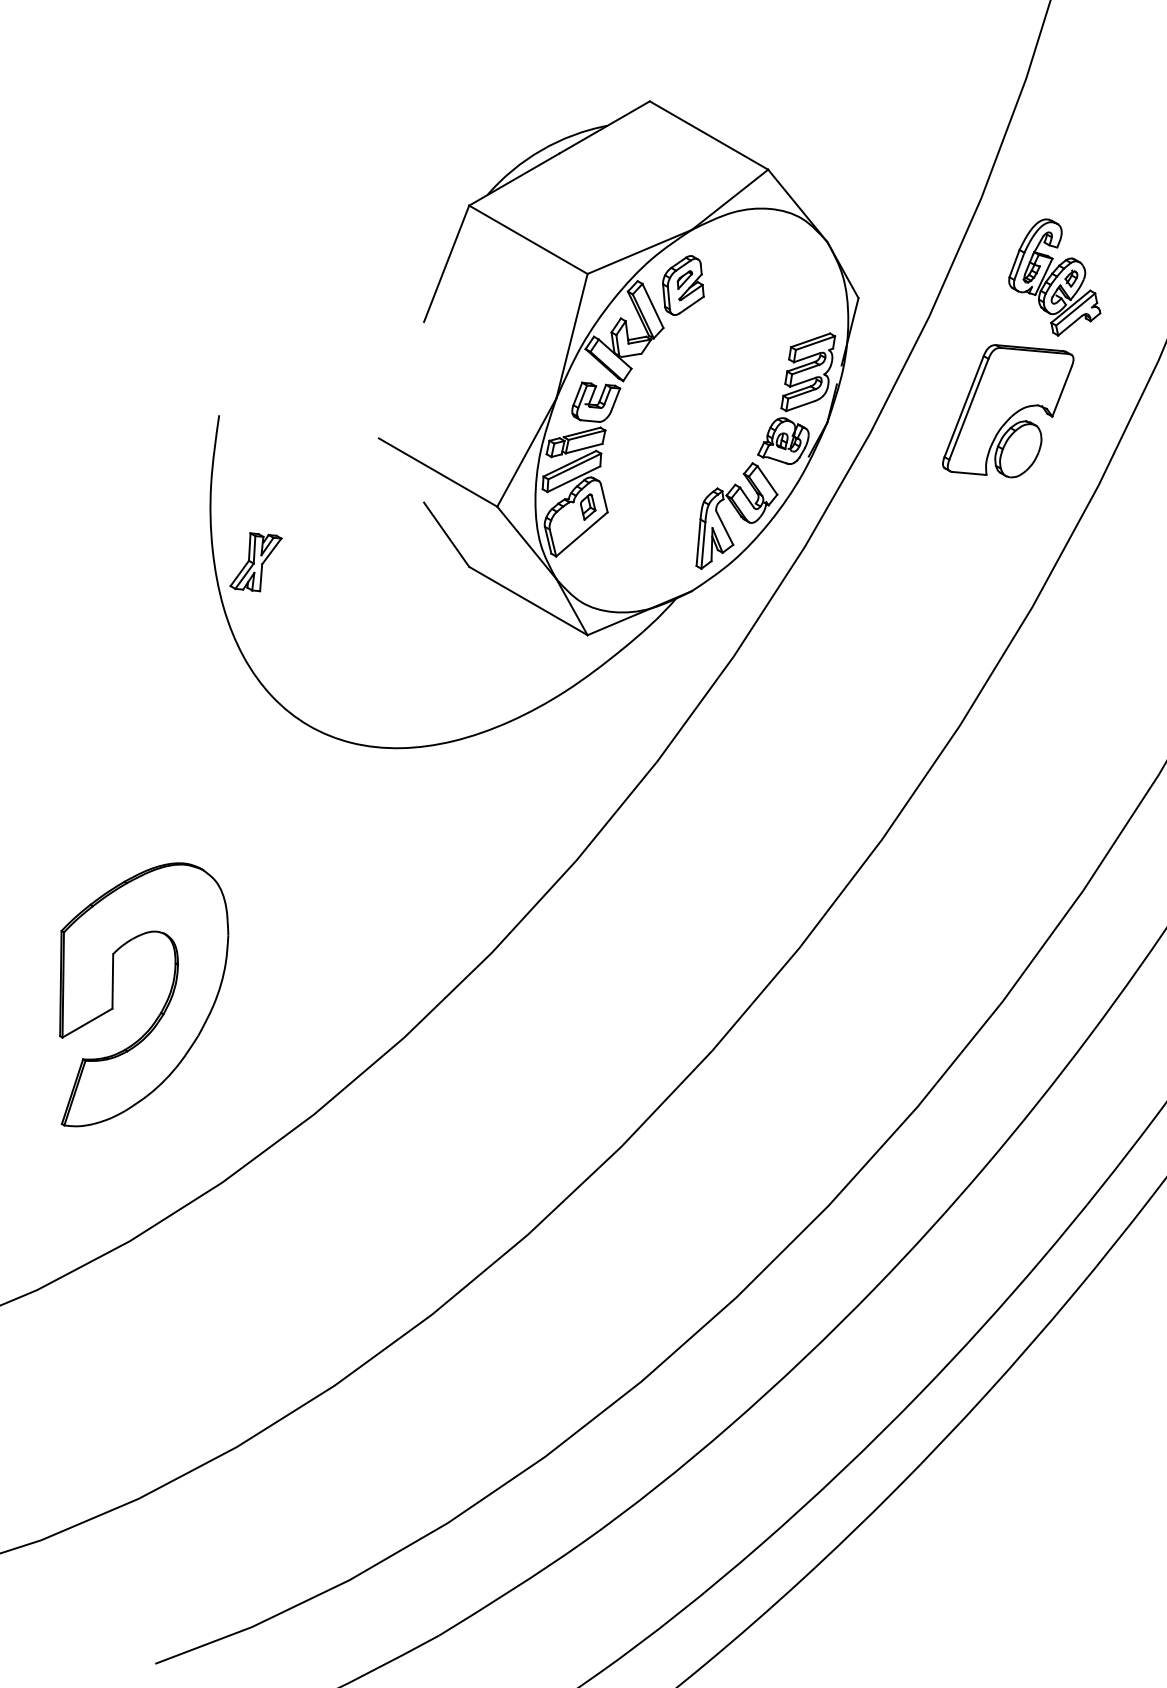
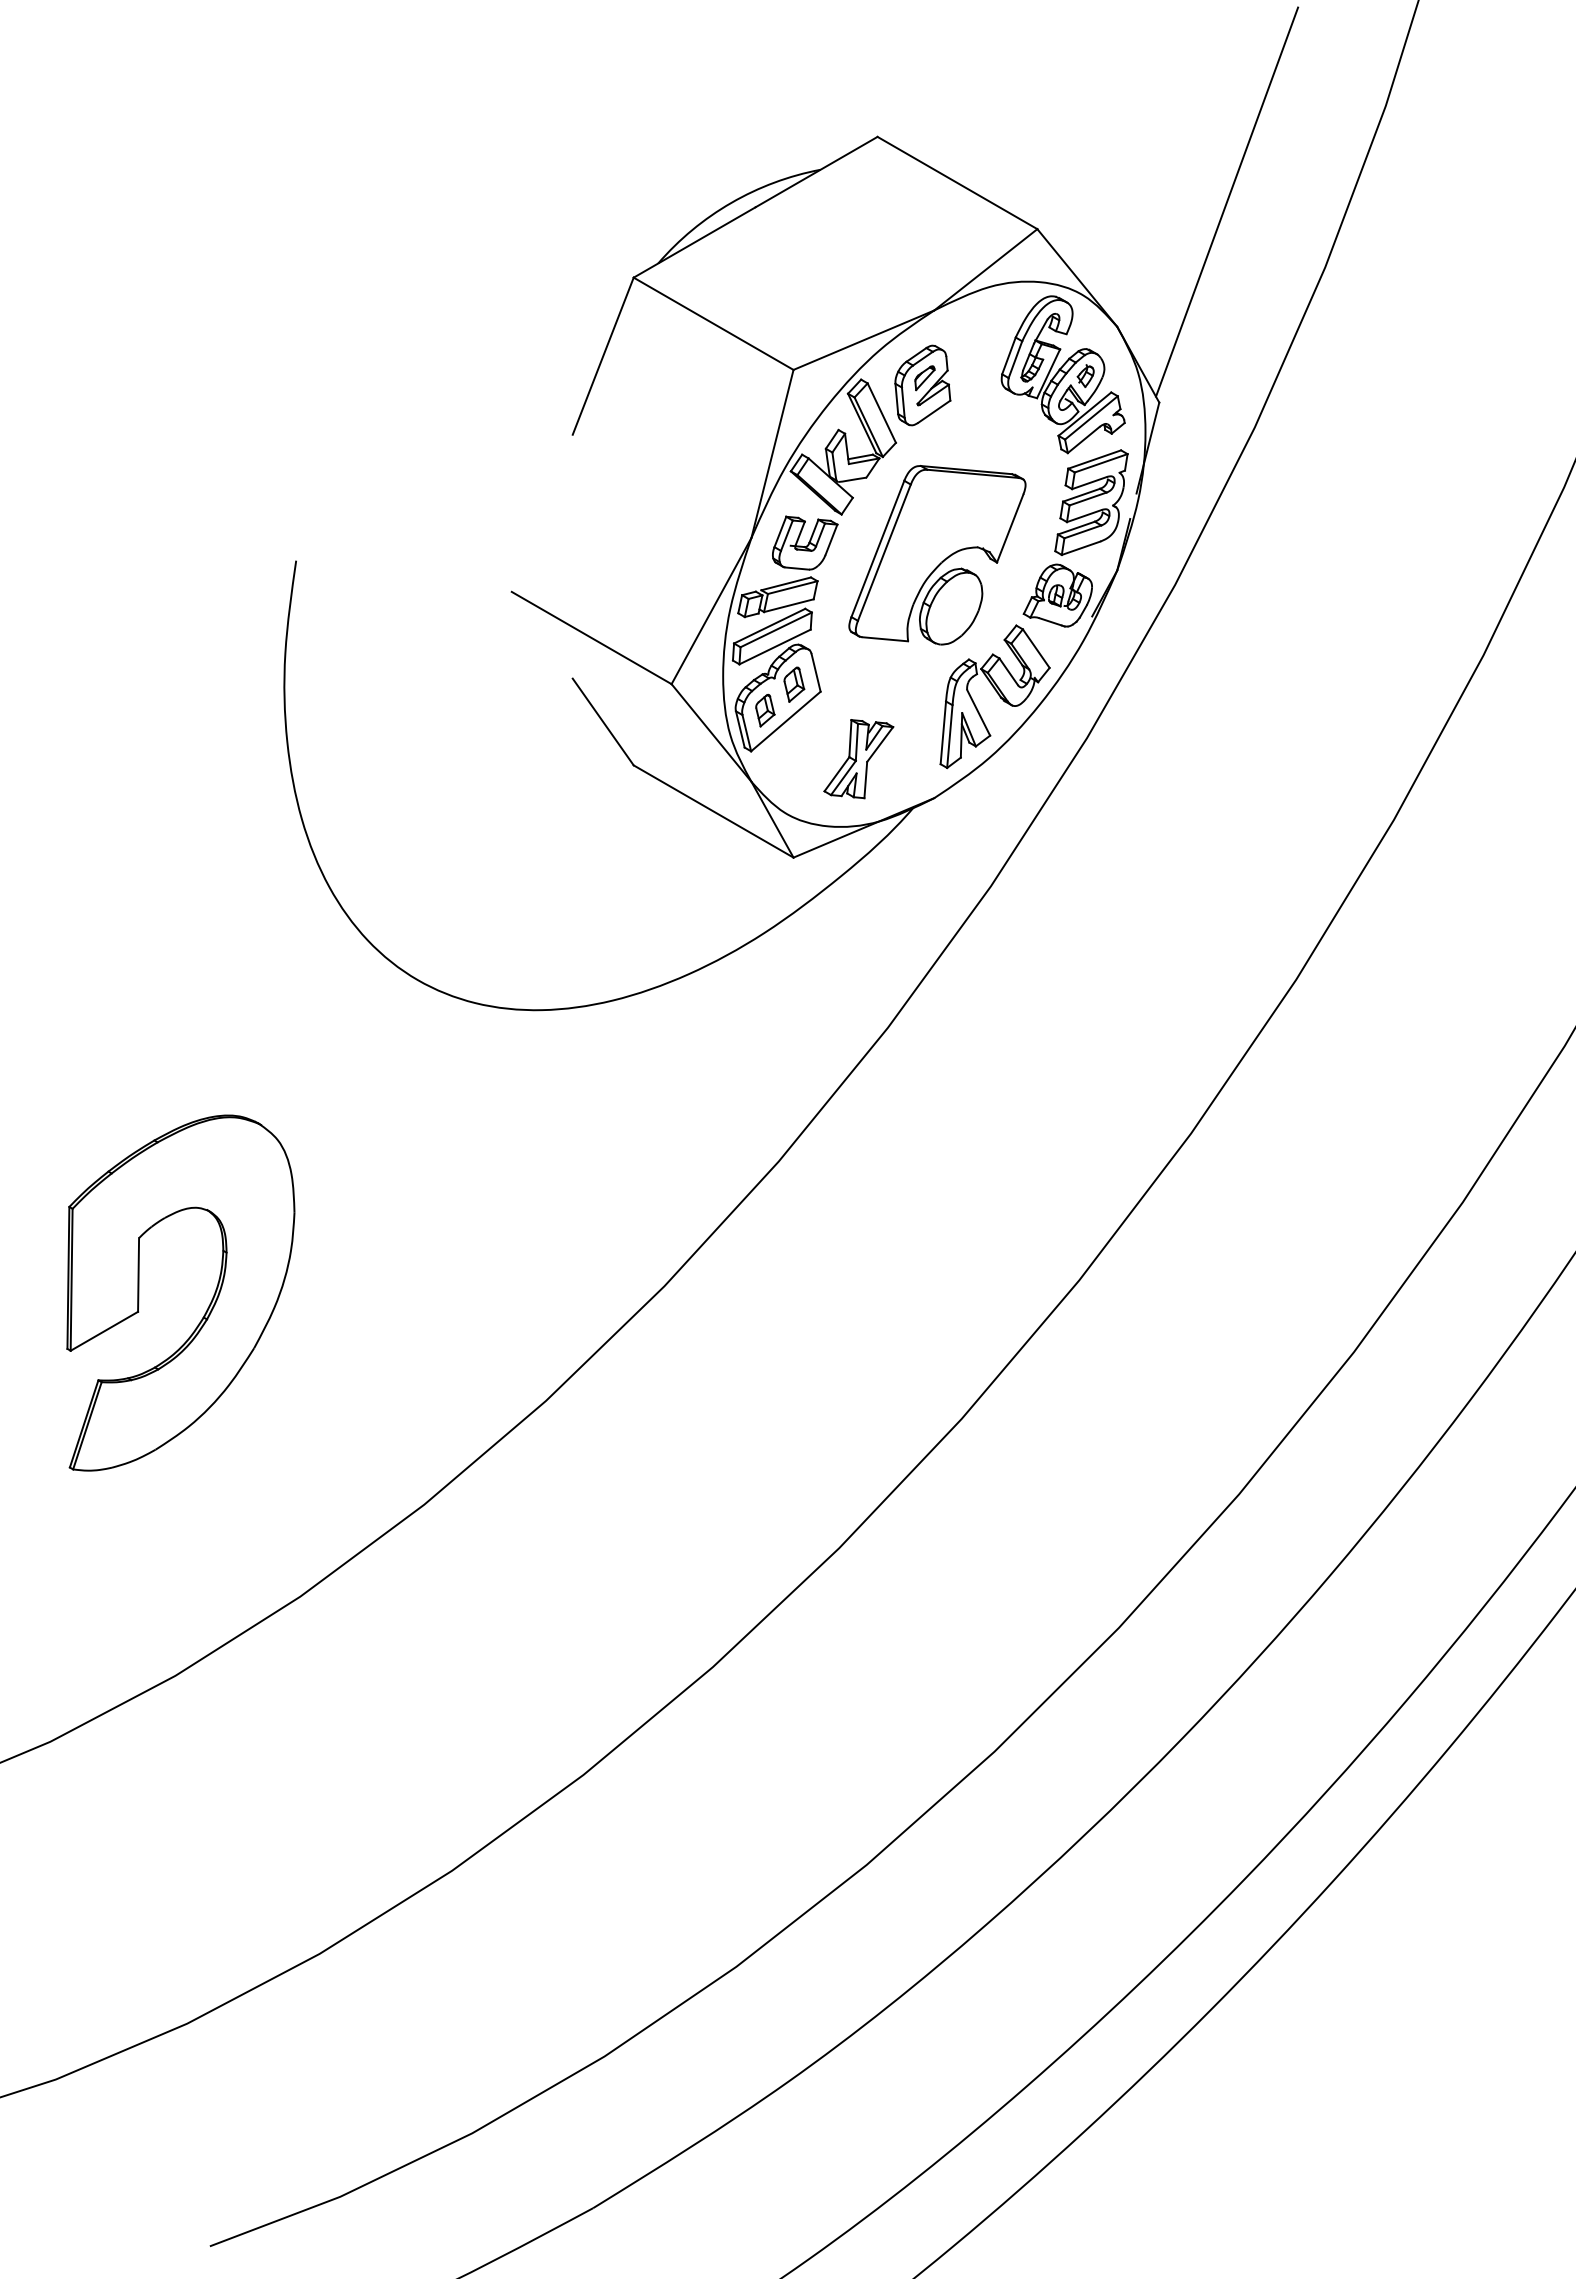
line: (909, 149) -> (1227, 201), added
part: (1054, 277) -> (1062, 374), moved
part: (1008, 411) -> (937, 555), moved
part: (566, 526) -> (765, 710), added
part: (255, 562) -> (858, 759), moved
part: (164, 1003) -> (208, 1305), moved

